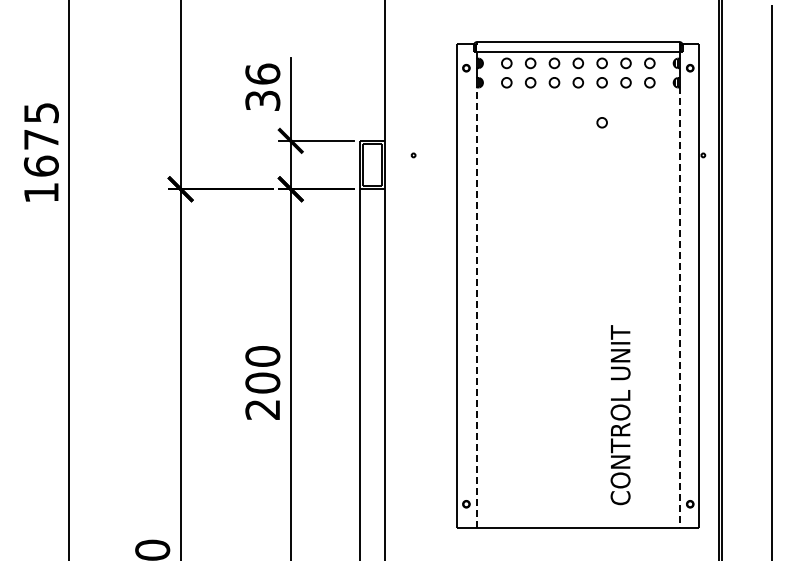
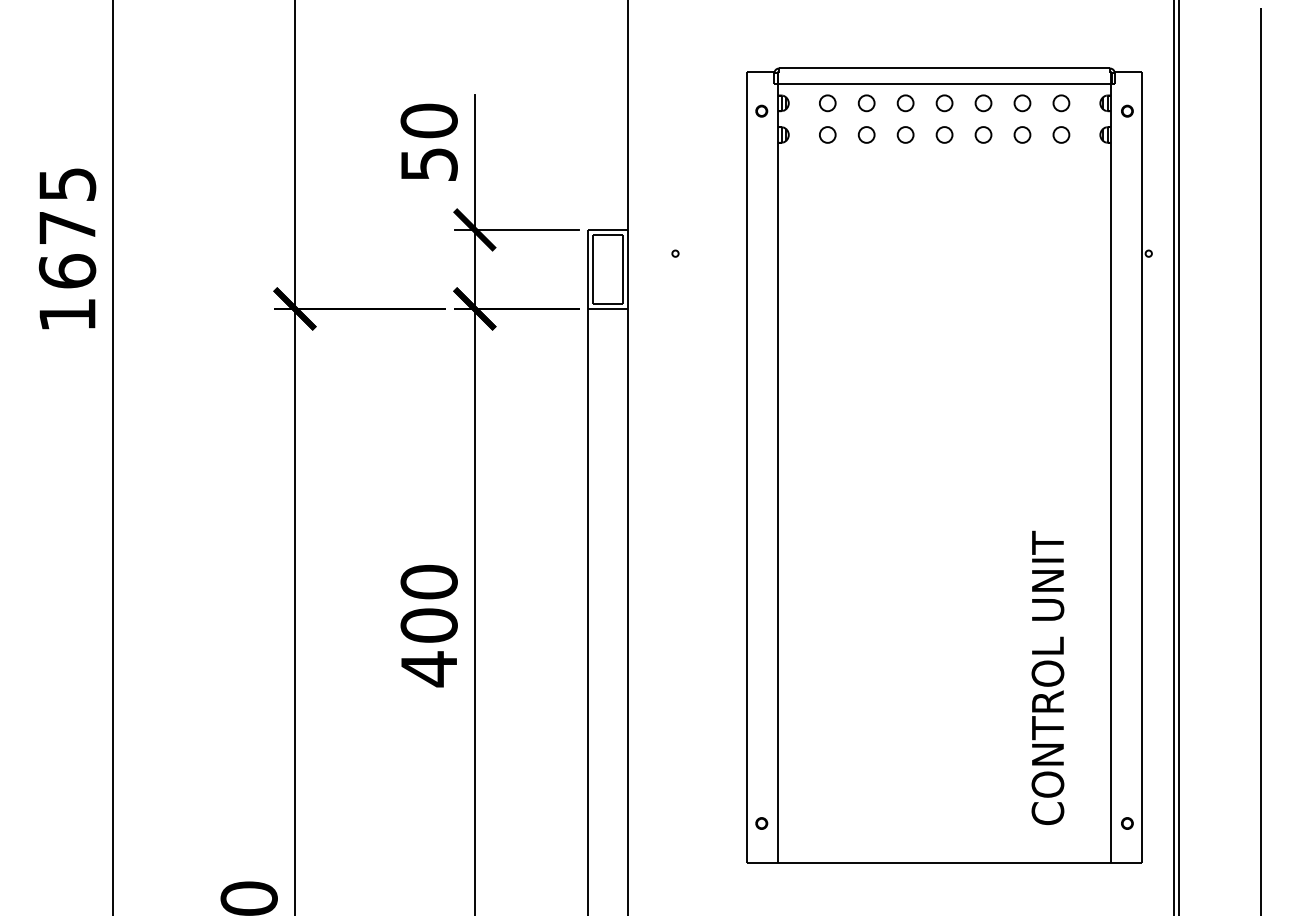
text: (262, 86) -> (428, 141), 36 -> 50
part: (601, 122) -> (982, 199), removed
line: (476, 307) -> (778, 502), dashed -> solid
line: (680, 307) -> (1111, 502), dashed -> solid
text: (262, 409) -> (428, 668), 200 -> 400
text: (620, 415) -> (1047, 678), moved

